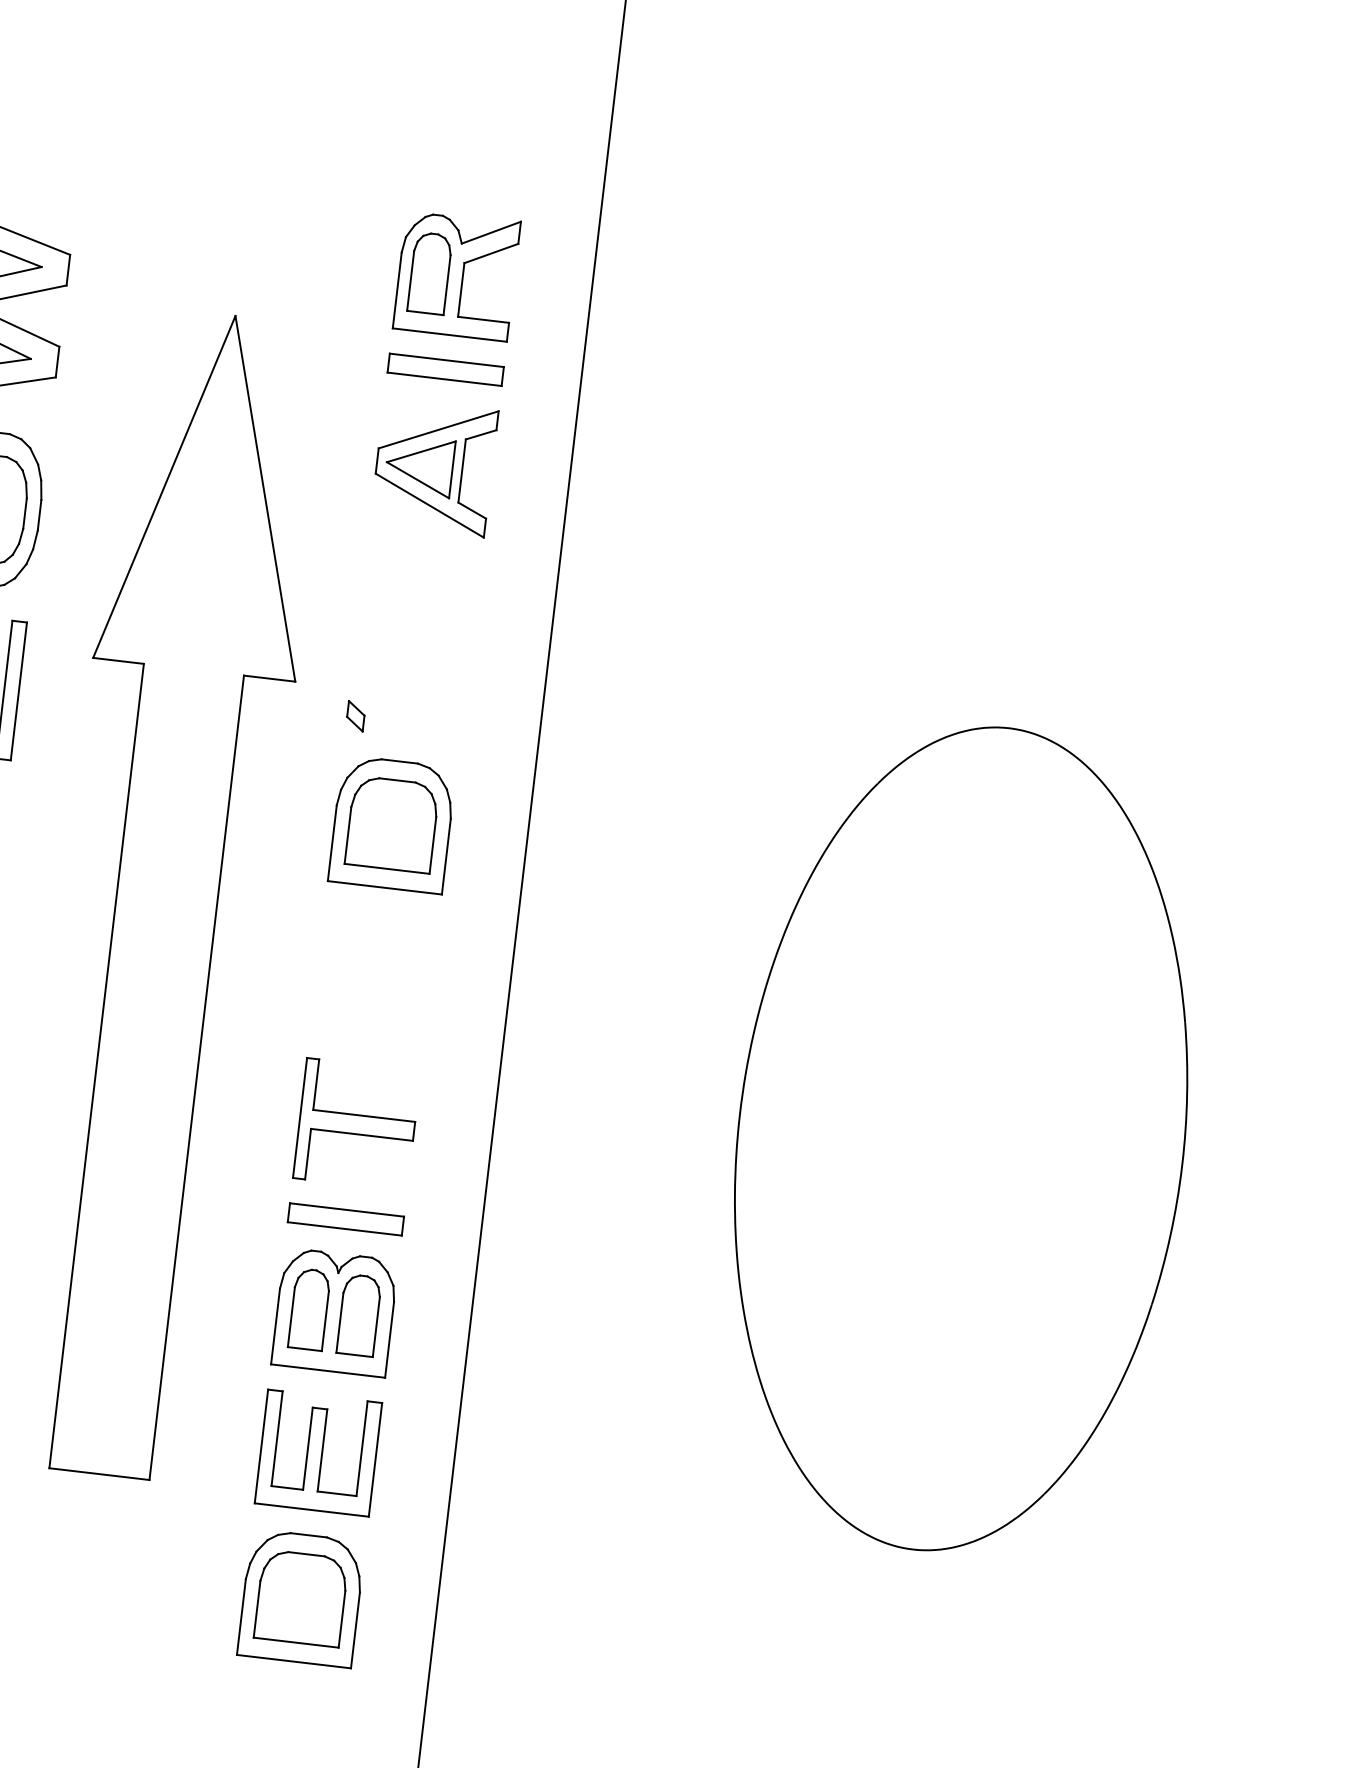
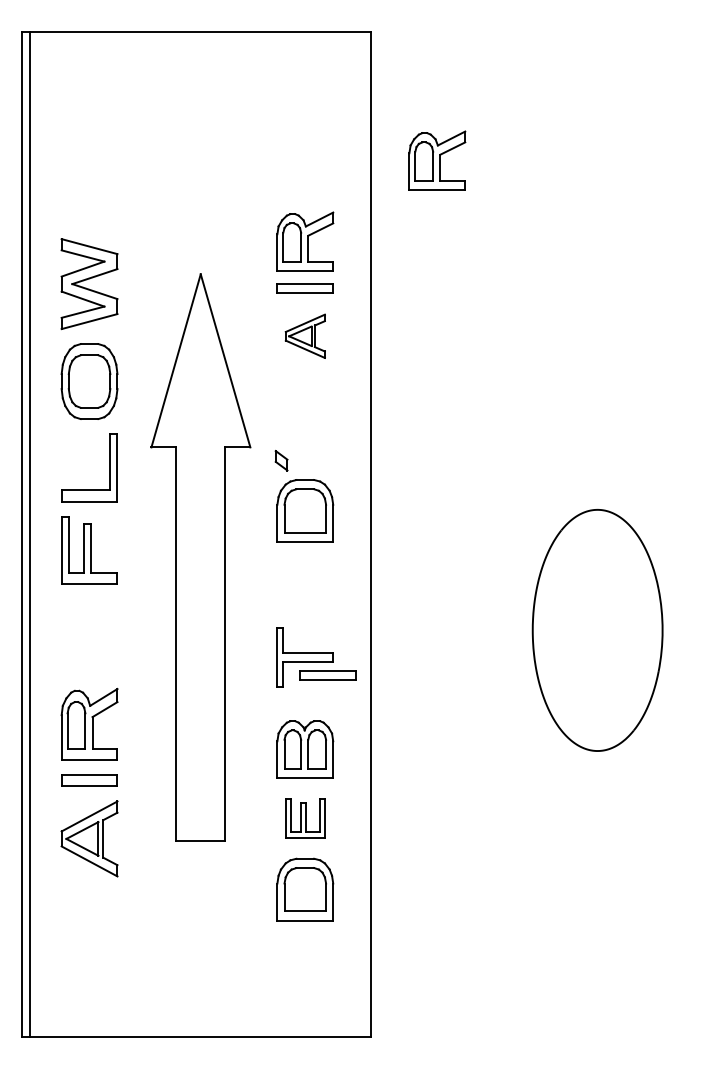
part: (746, 140) -> (437, 160), added
part: (434, 468) -> (305, 336), size x0.7
part: (355, 715) -> (281, 460), size x1.4
part: (960, 1139) -> (597, 630), size x0.6
part: (344, 1219) -> (327, 675), moved
part: (316, 1452) -> (304, 818), size x0.7

